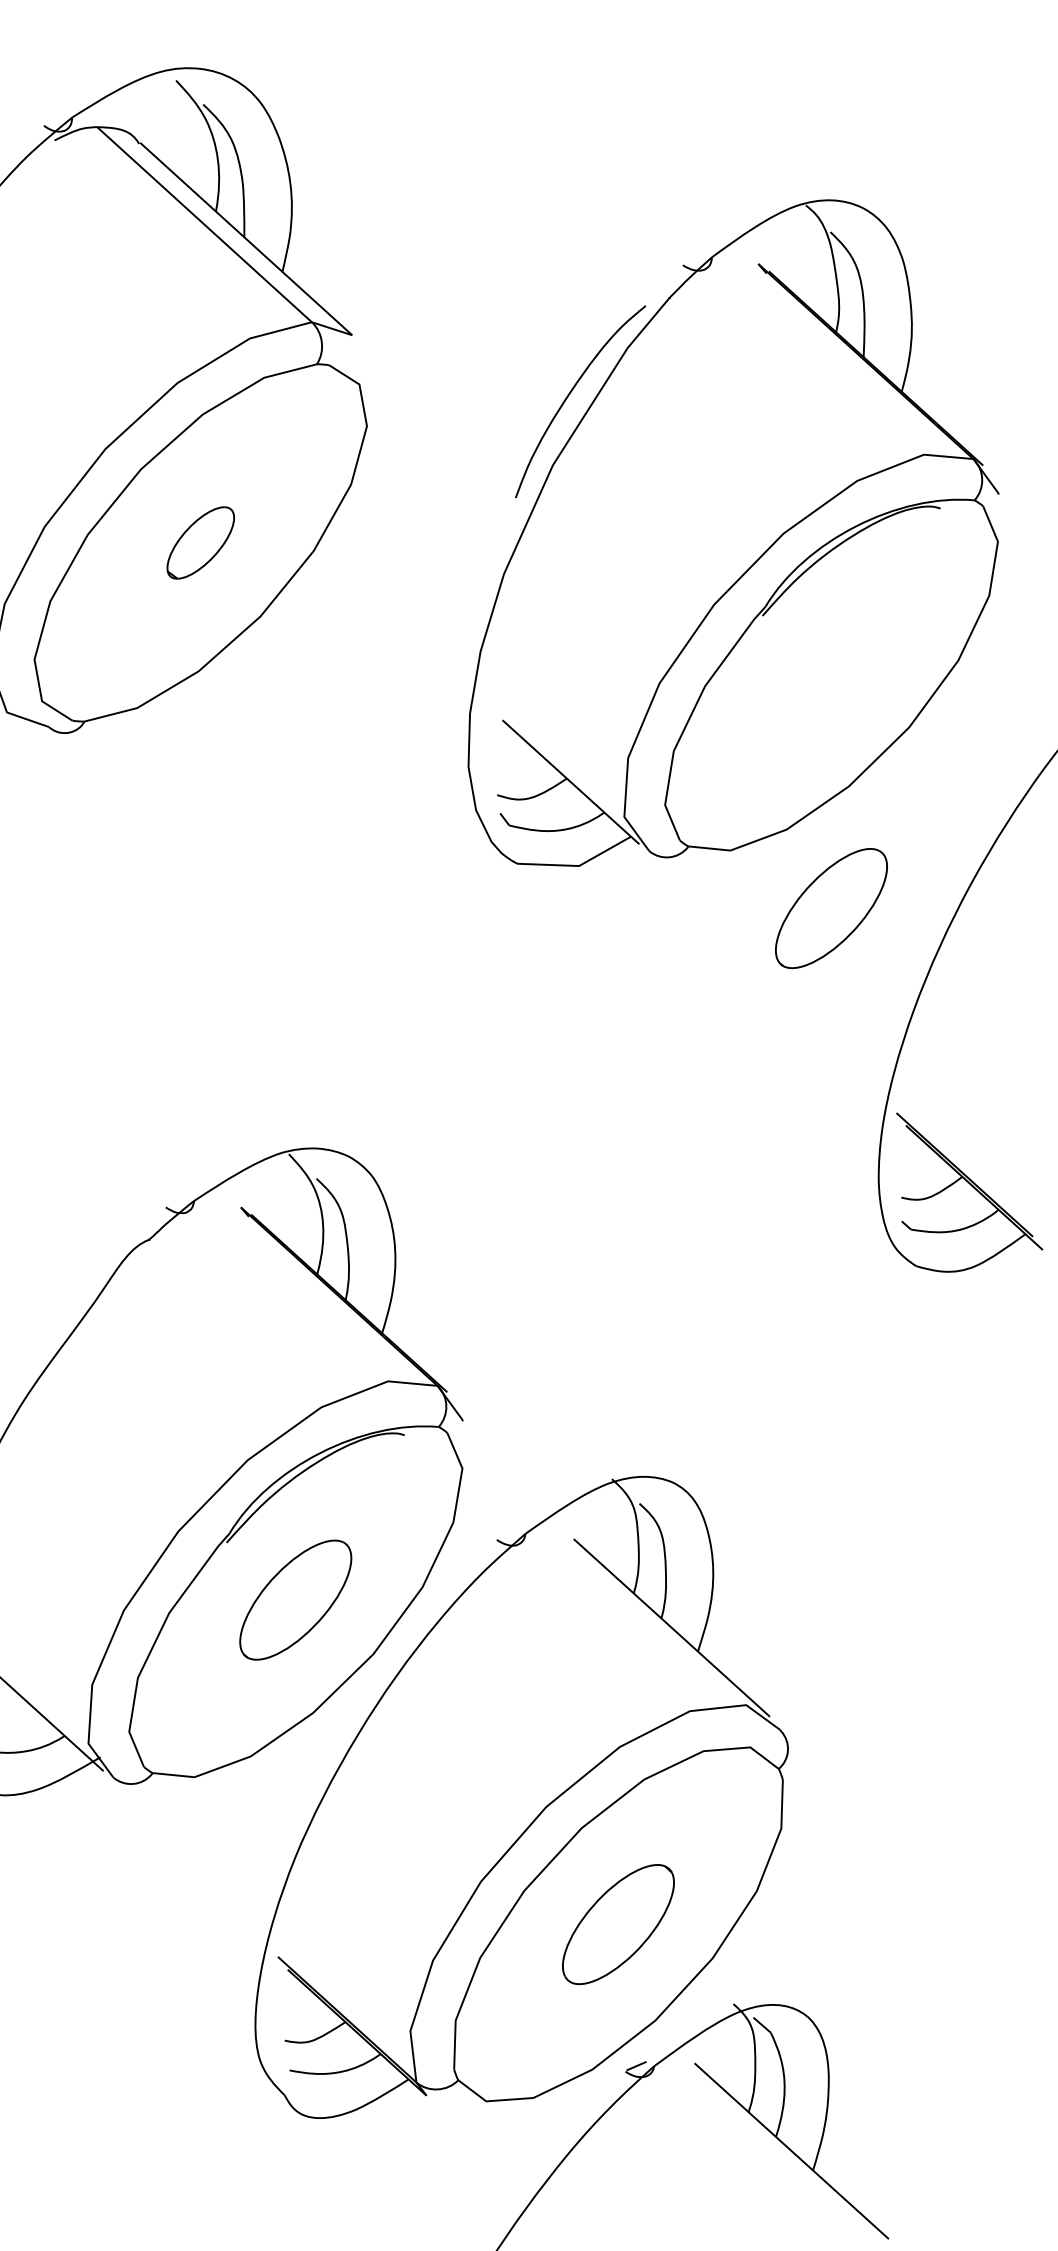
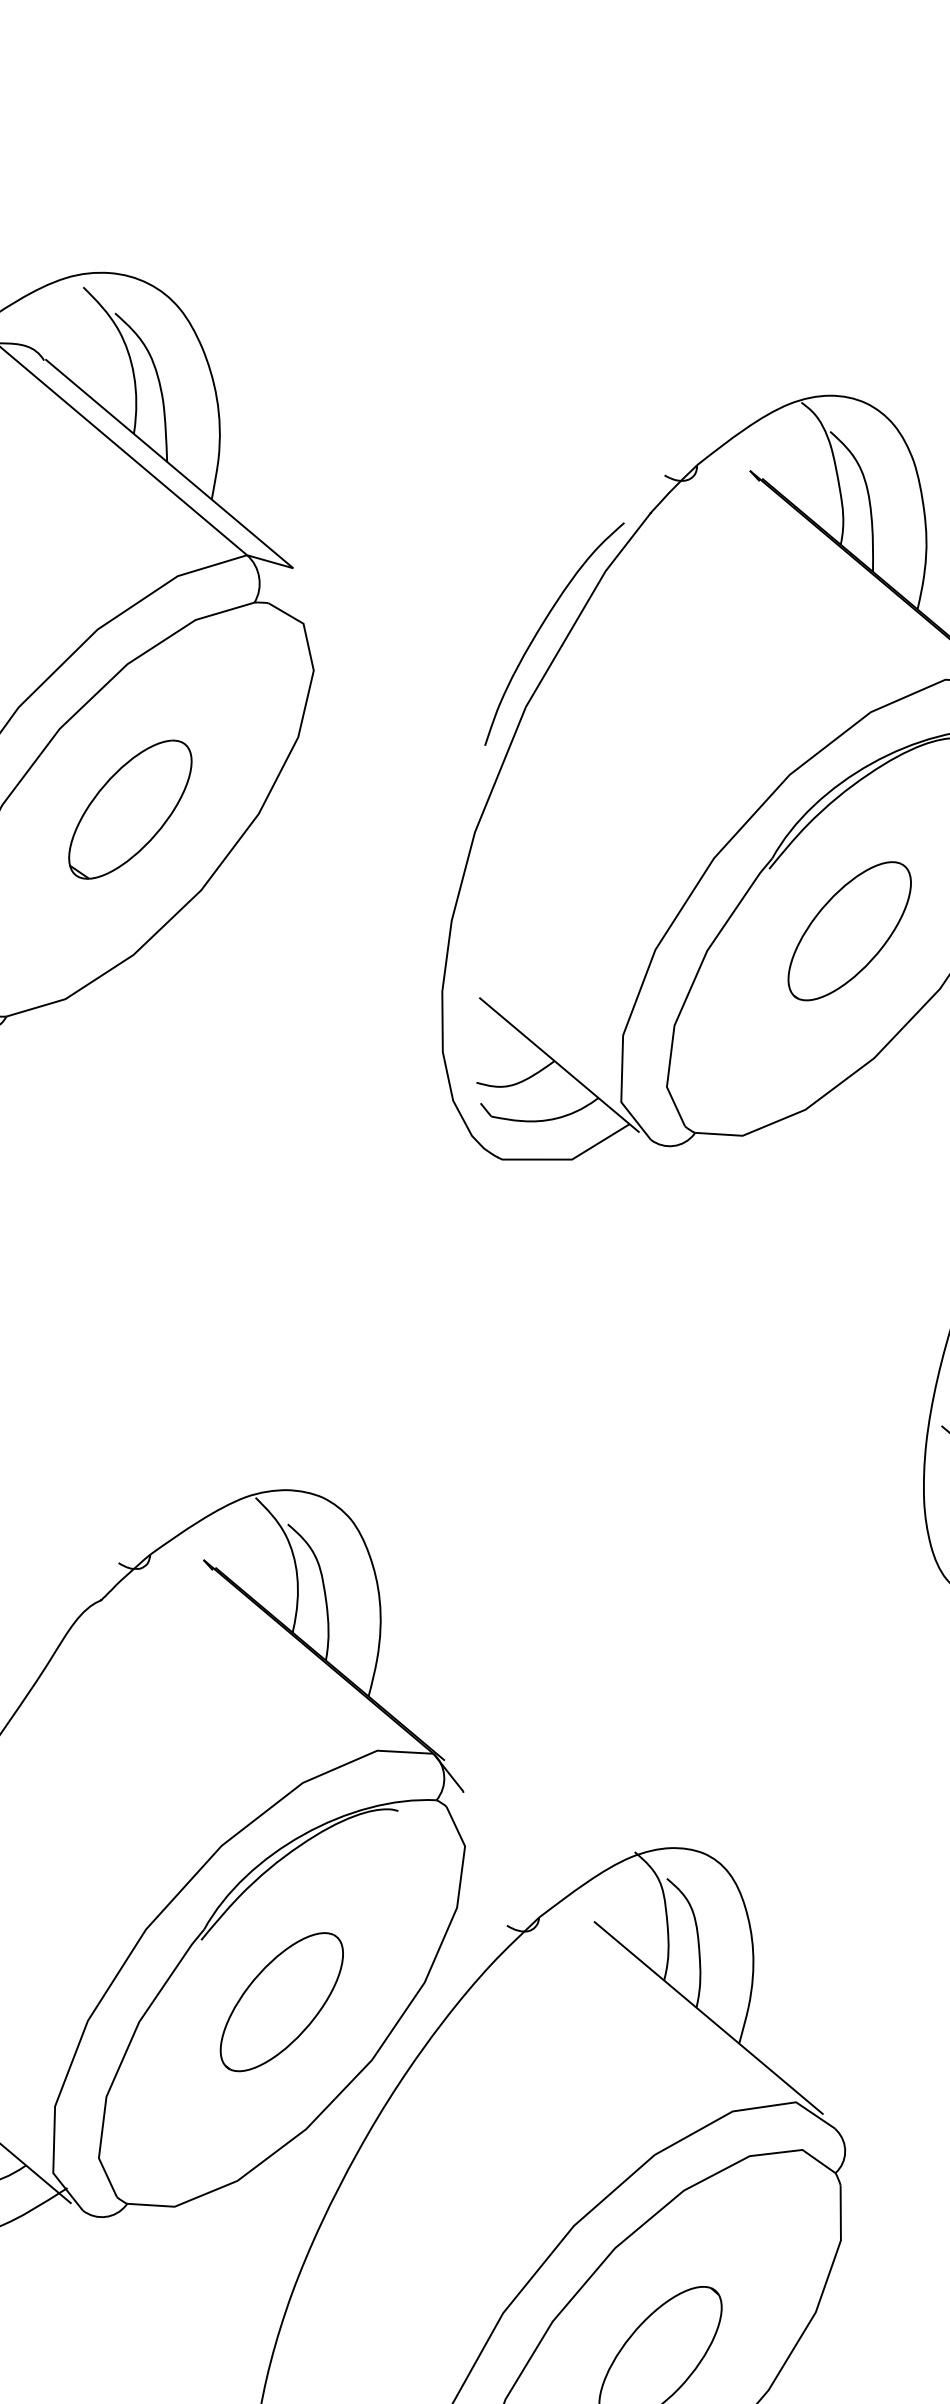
part: (200, 542) -> (130, 809), size x1.67
part: (831, 908) -> (849, 931), moved

